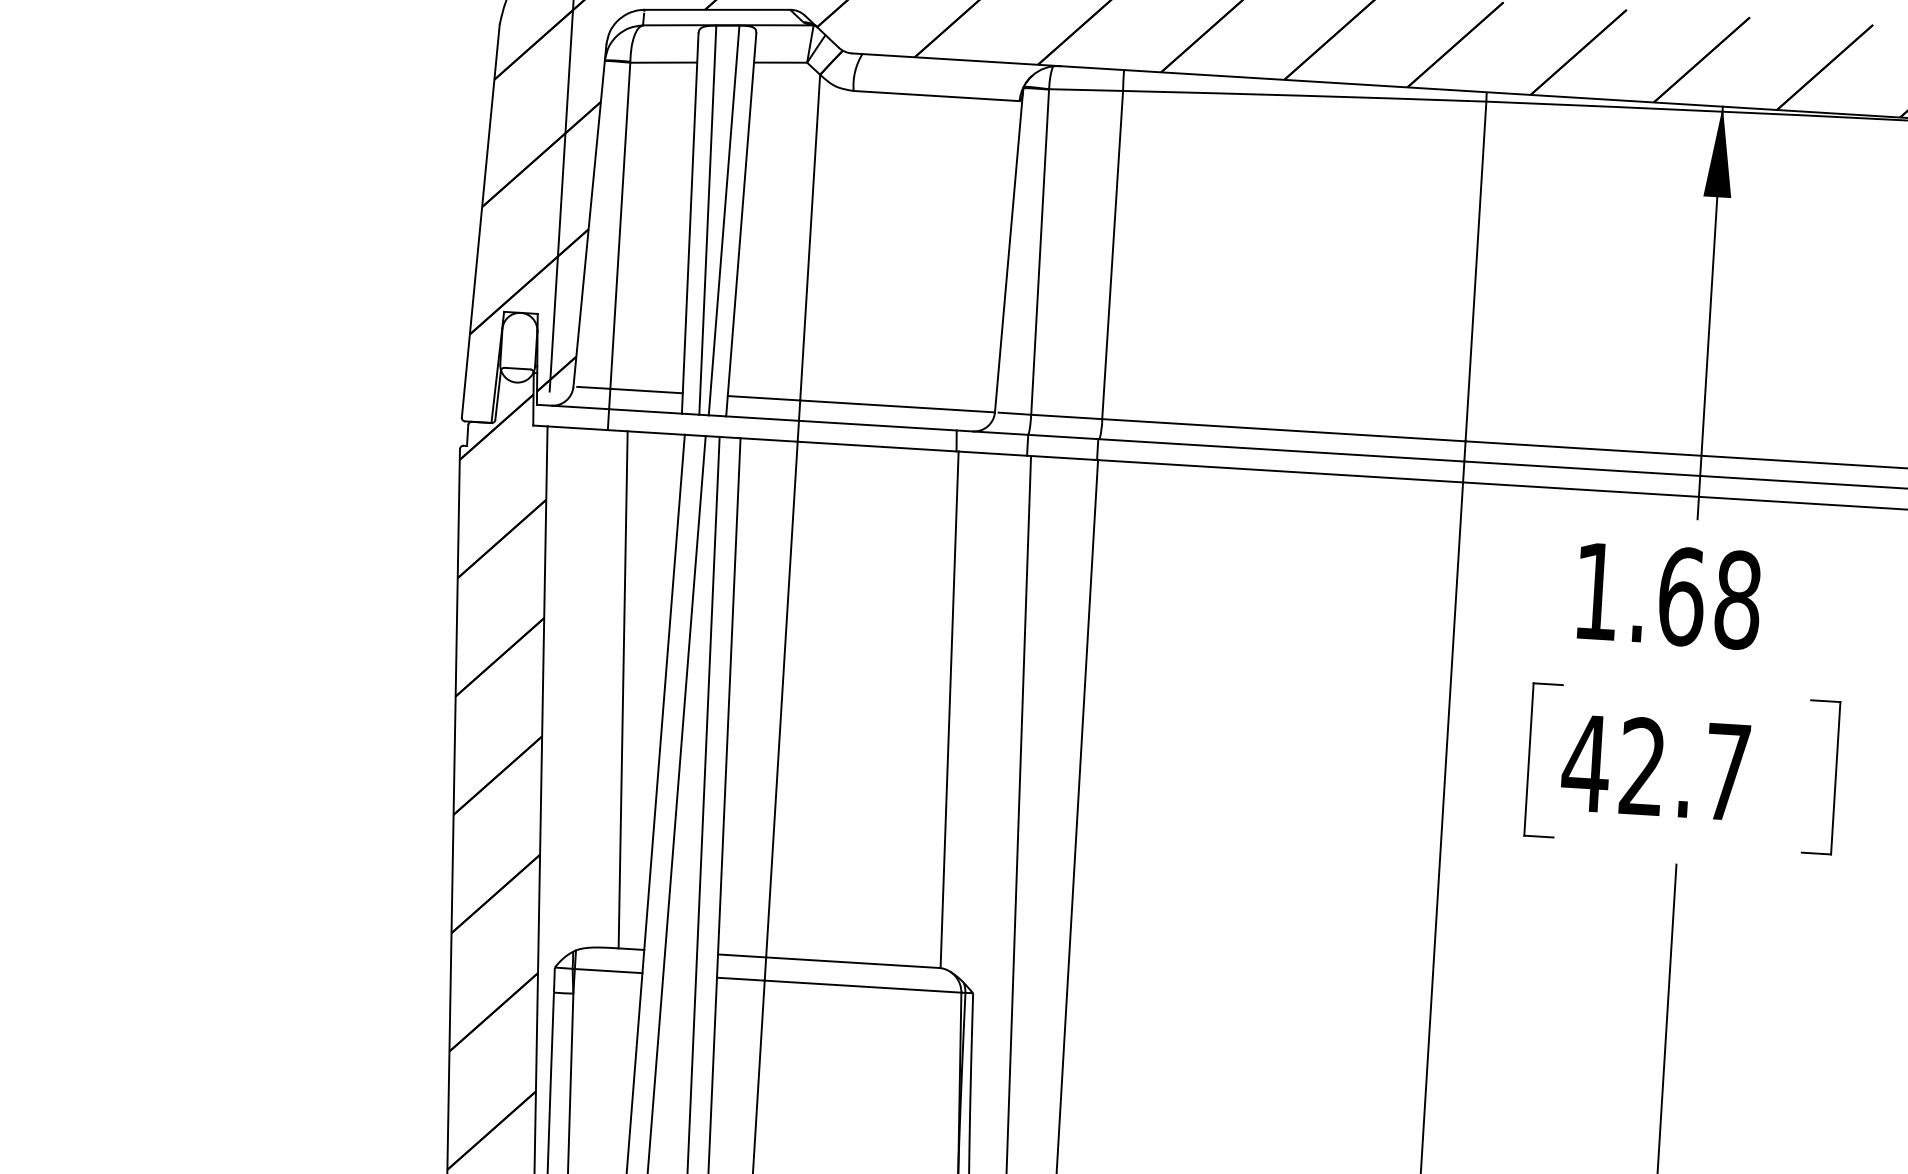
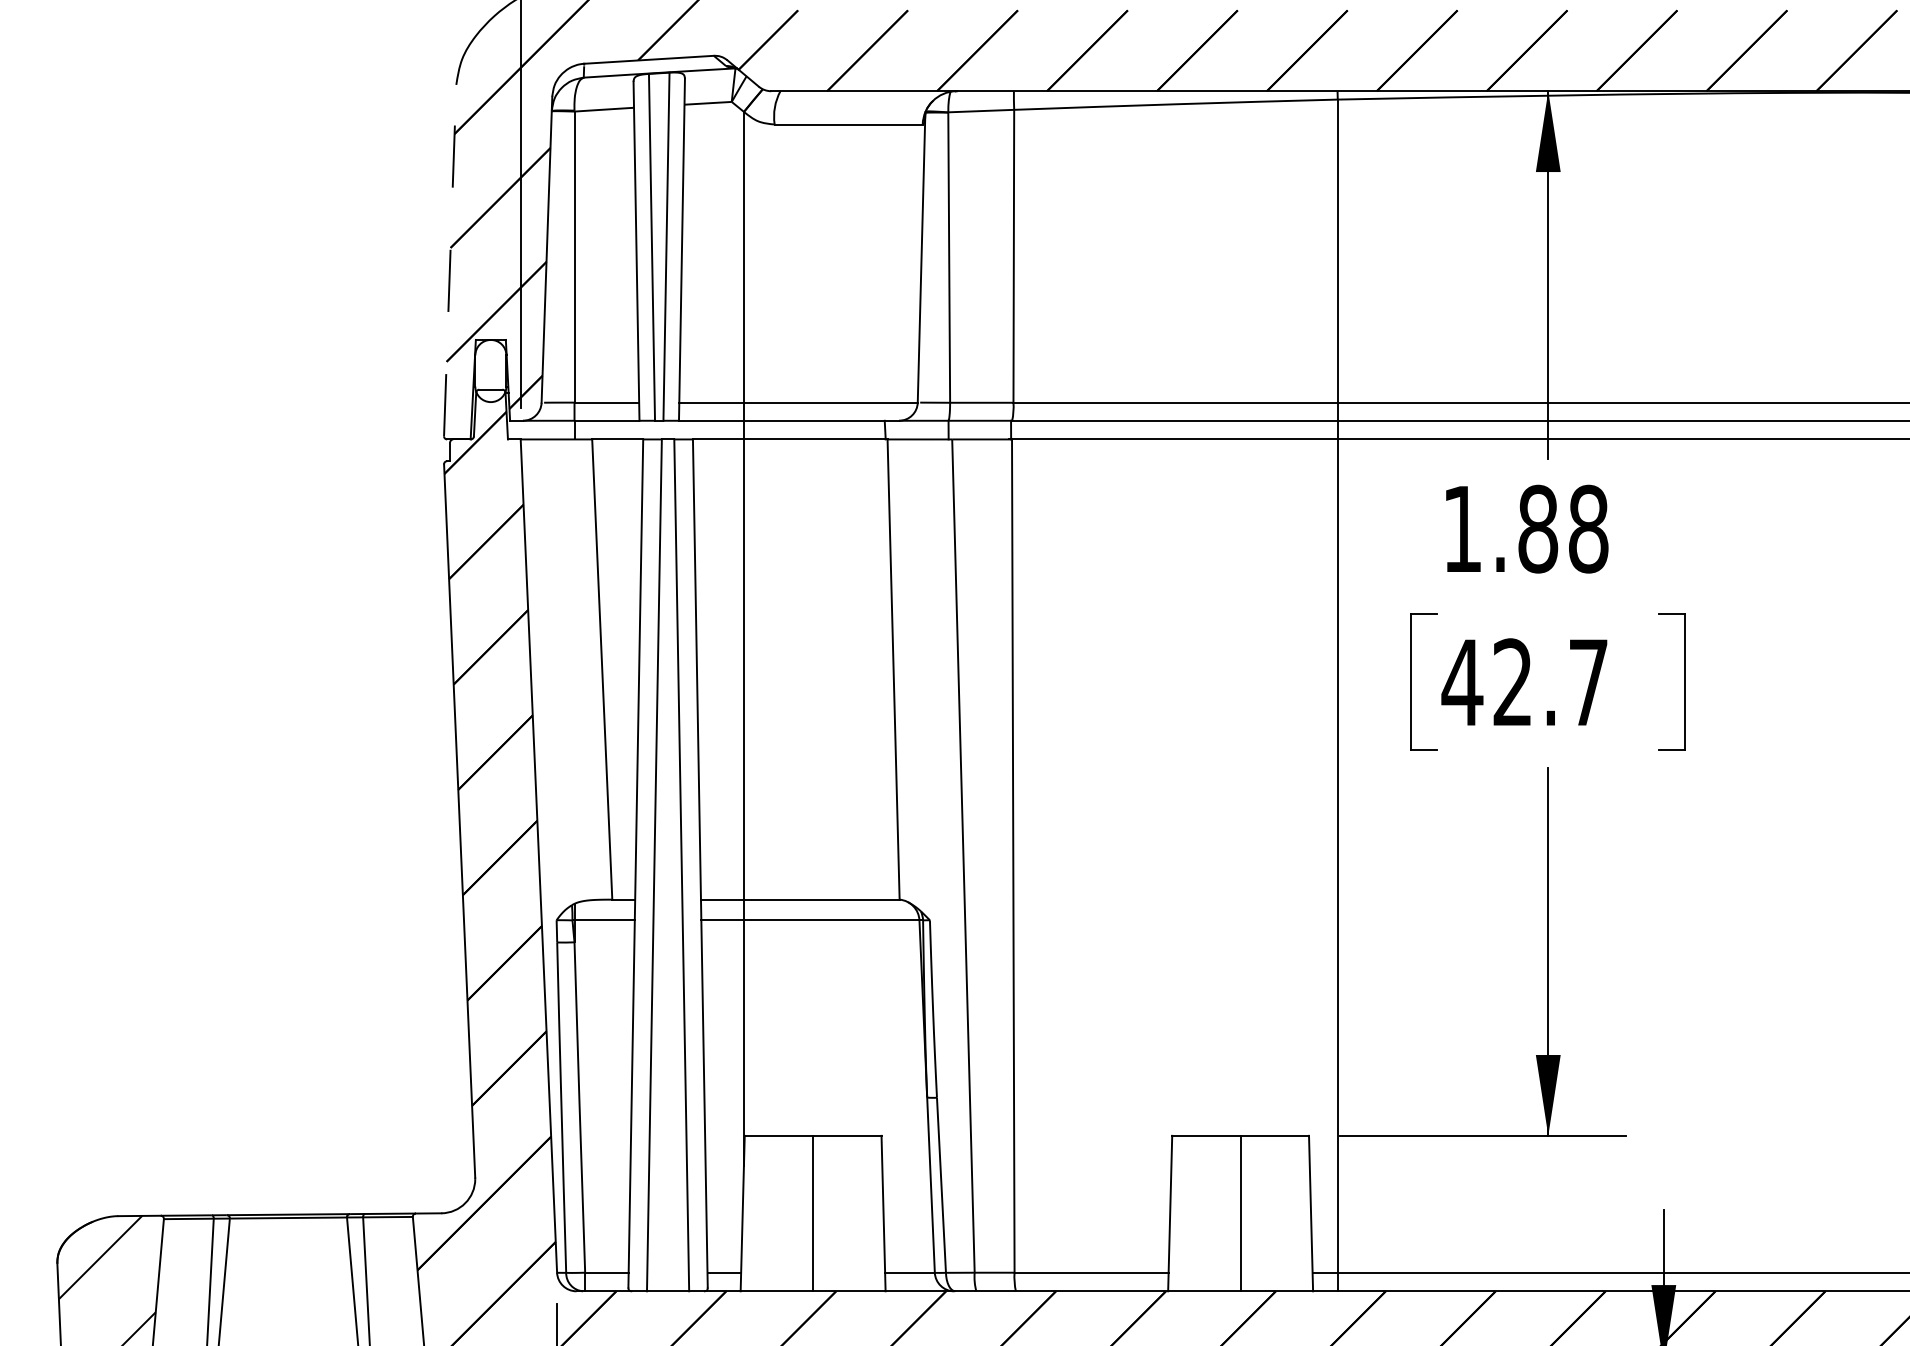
line: (481, 221) -> (450, 260), solid -> dashed
text: (1681, 595) -> (1538, 528), 1.68 -> 1.88

